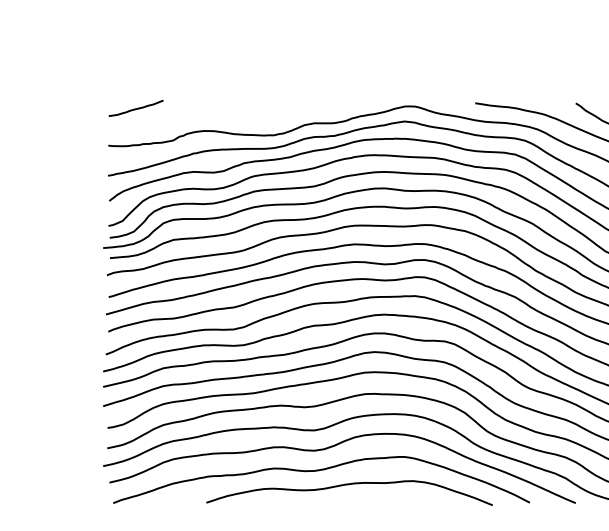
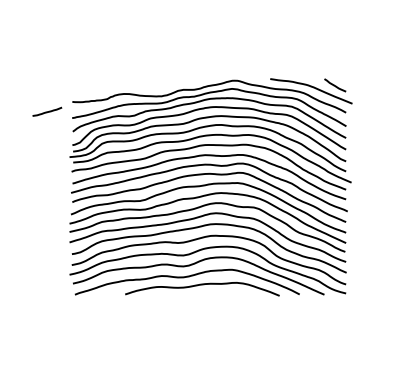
line: (136, 107) -> (47, 111), moved

